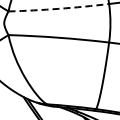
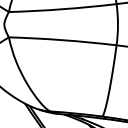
arc: (58, 8) -> (62, 8), dashed -> solid

